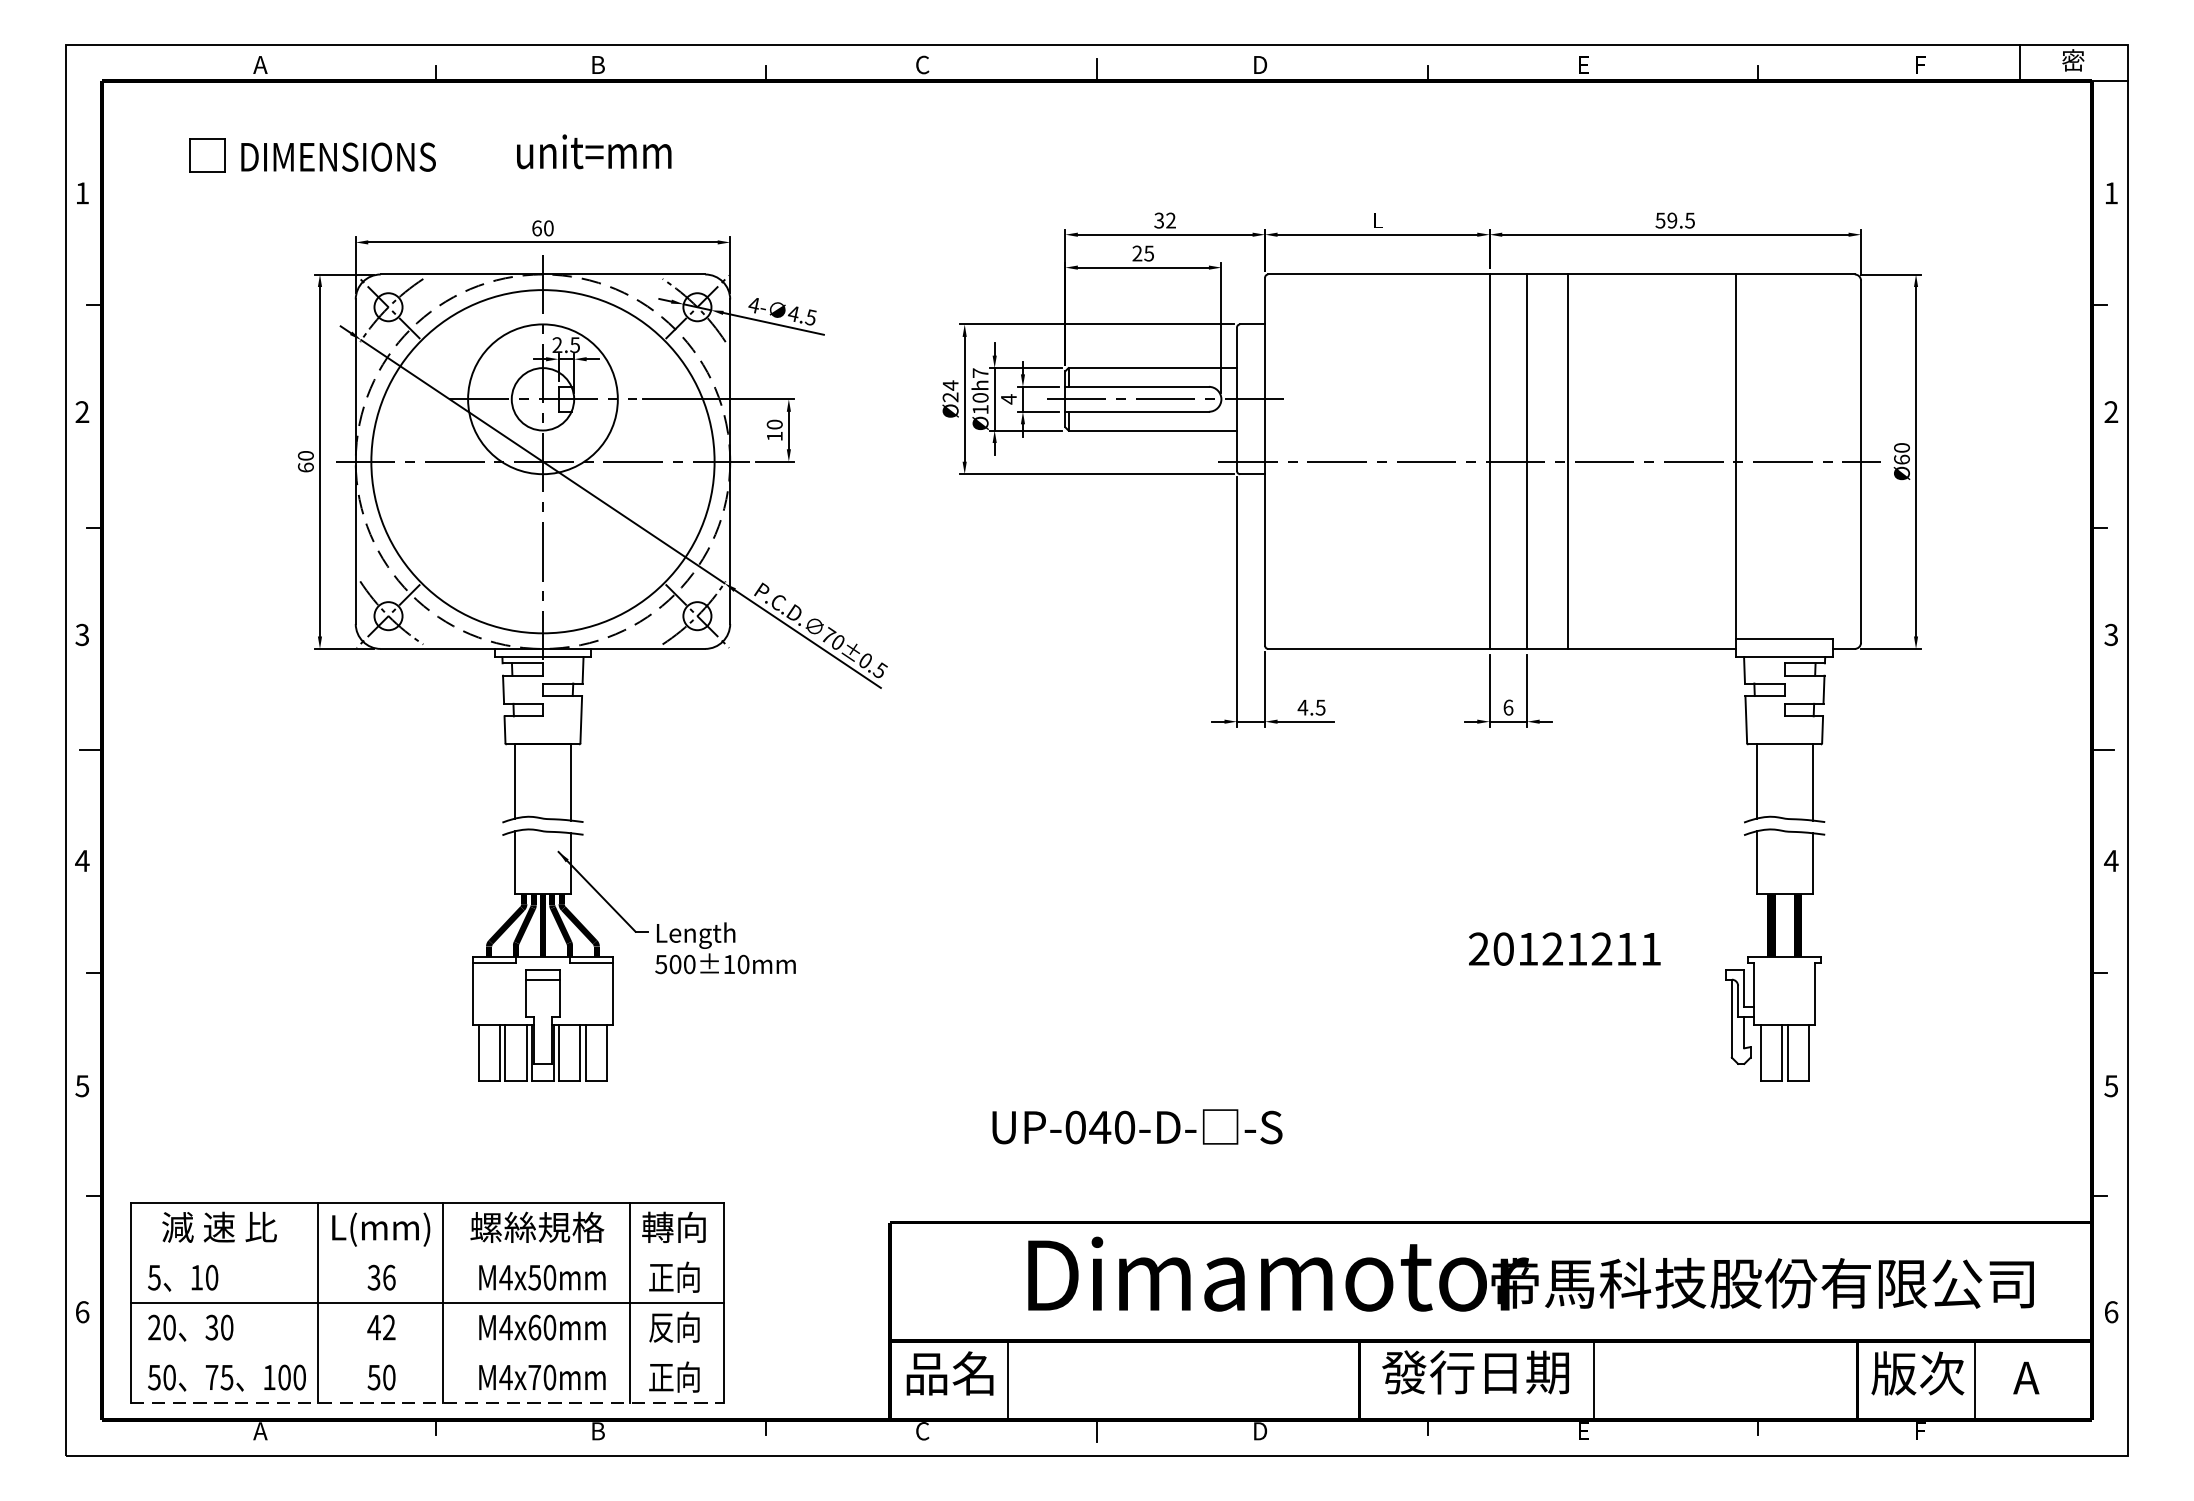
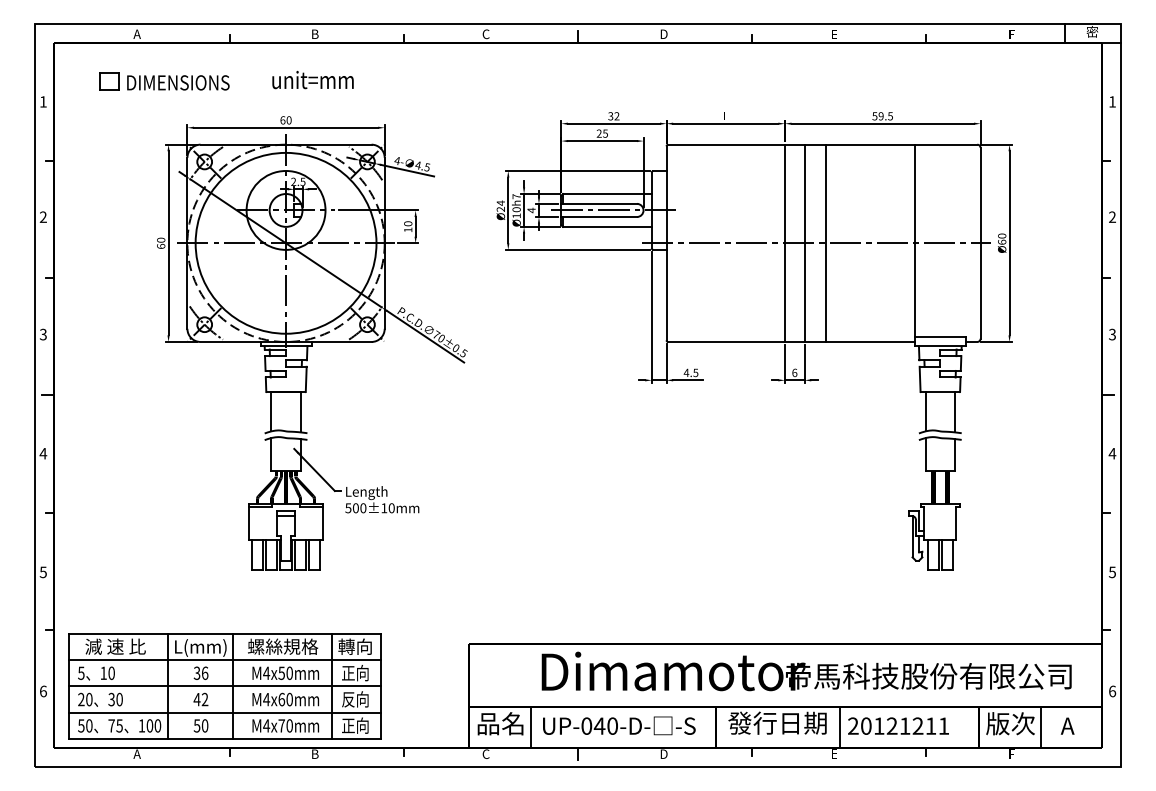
text: (1564, 947) -> (898, 725), moved
text: (1137, 1126) -> (619, 725), moved
line: (426, 1253) -> (224, 660), added
line: (426, 1352) -> (224, 712), added
line: (428, 1403) -> (225, 739), dashed -> solid

